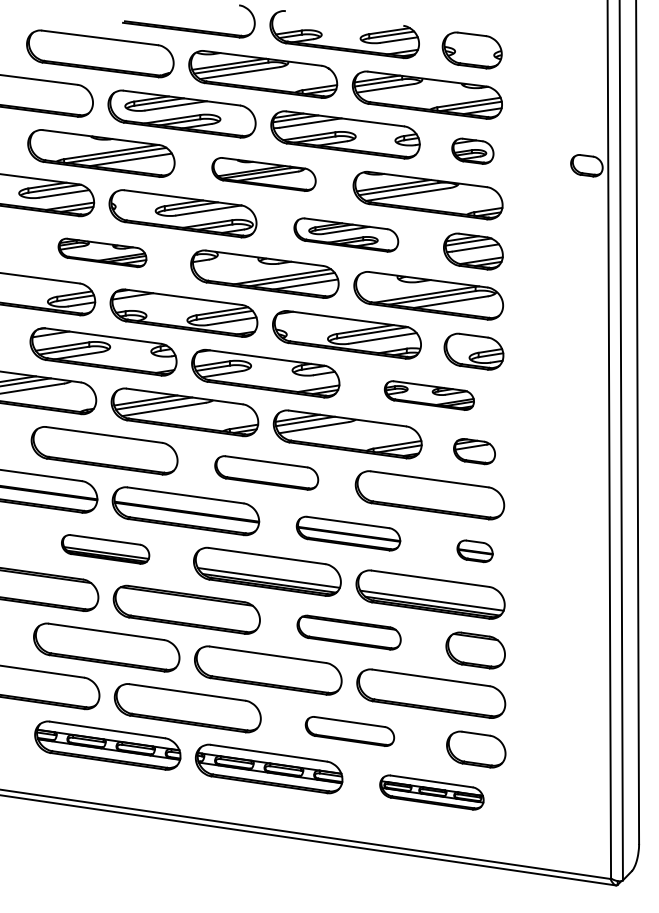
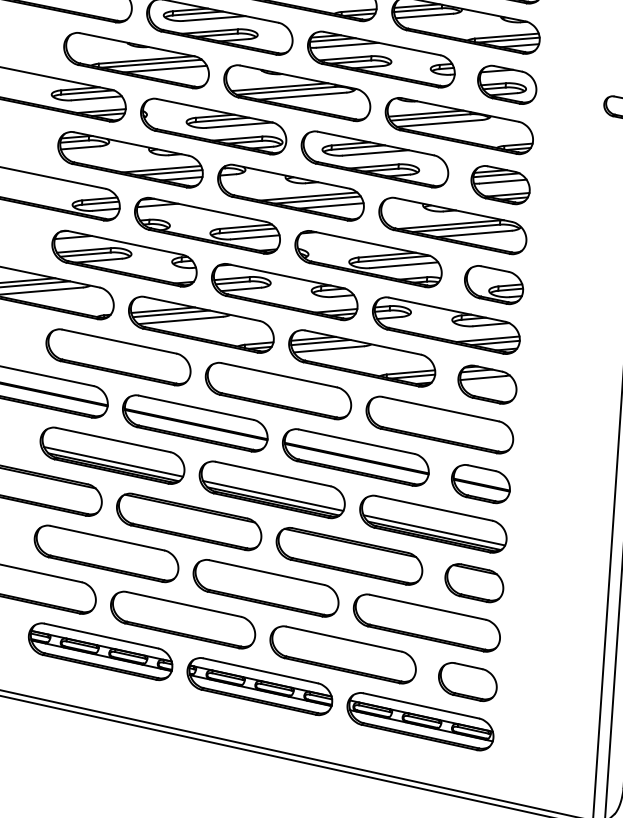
part: (472, 151) -> (506, 85), size x1.43
part: (263, 174) -> (296, 93), size x1.43
part: (346, 234) -> (375, 158), size x1.43
part: (102, 252) -> (130, 159), size x1.67
part: (429, 395) -> (446, 325), size x1.67
part: (474, 451) -> (487, 384), size x1.43
part: (266, 472) -> (278, 390), size x1.43
part: (348, 533) -> (355, 457), size x1.43
part: (105, 549) -> (112, 455), size x1.67
part: (474, 551) -> (480, 484), size x1.67
part: (348, 632) -> (348, 556), size x1.43
part: (349, 731) -> (342, 654), size x1.67
part: (431, 792) -> (420, 721), size x1.43

